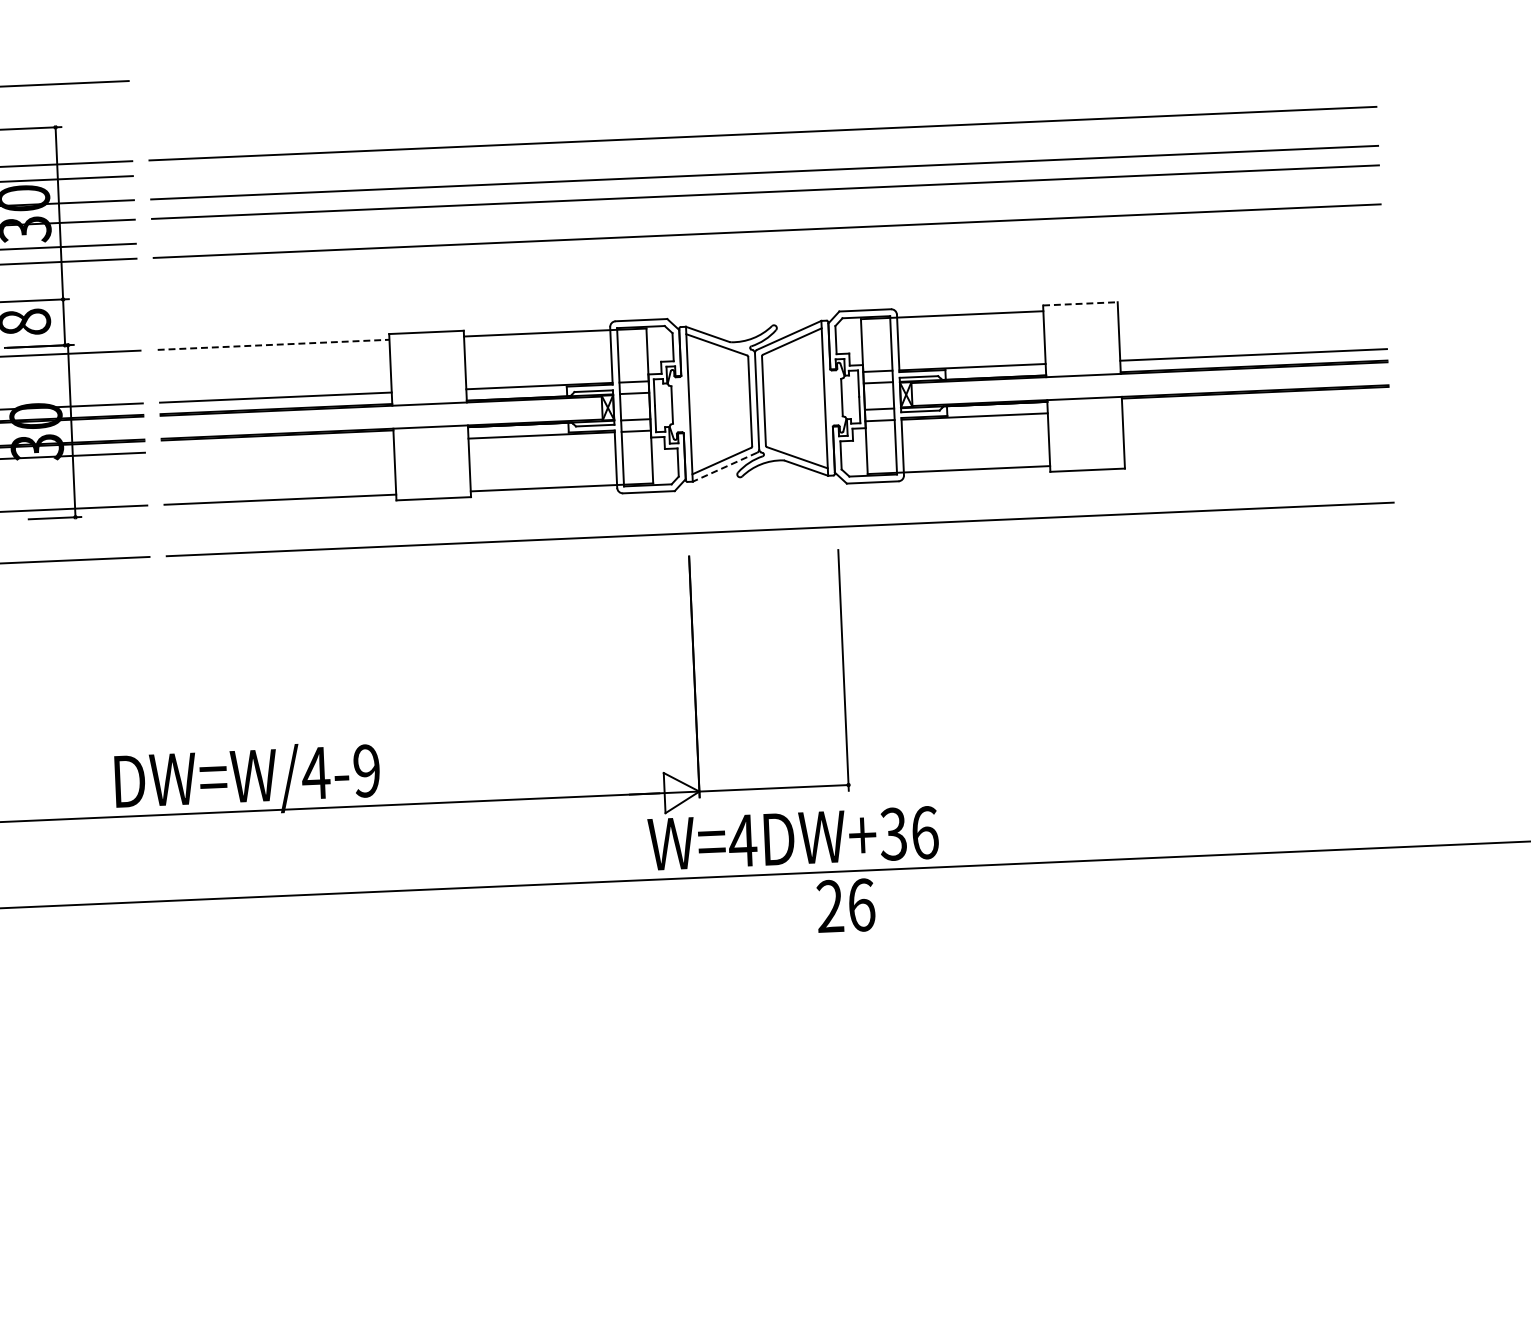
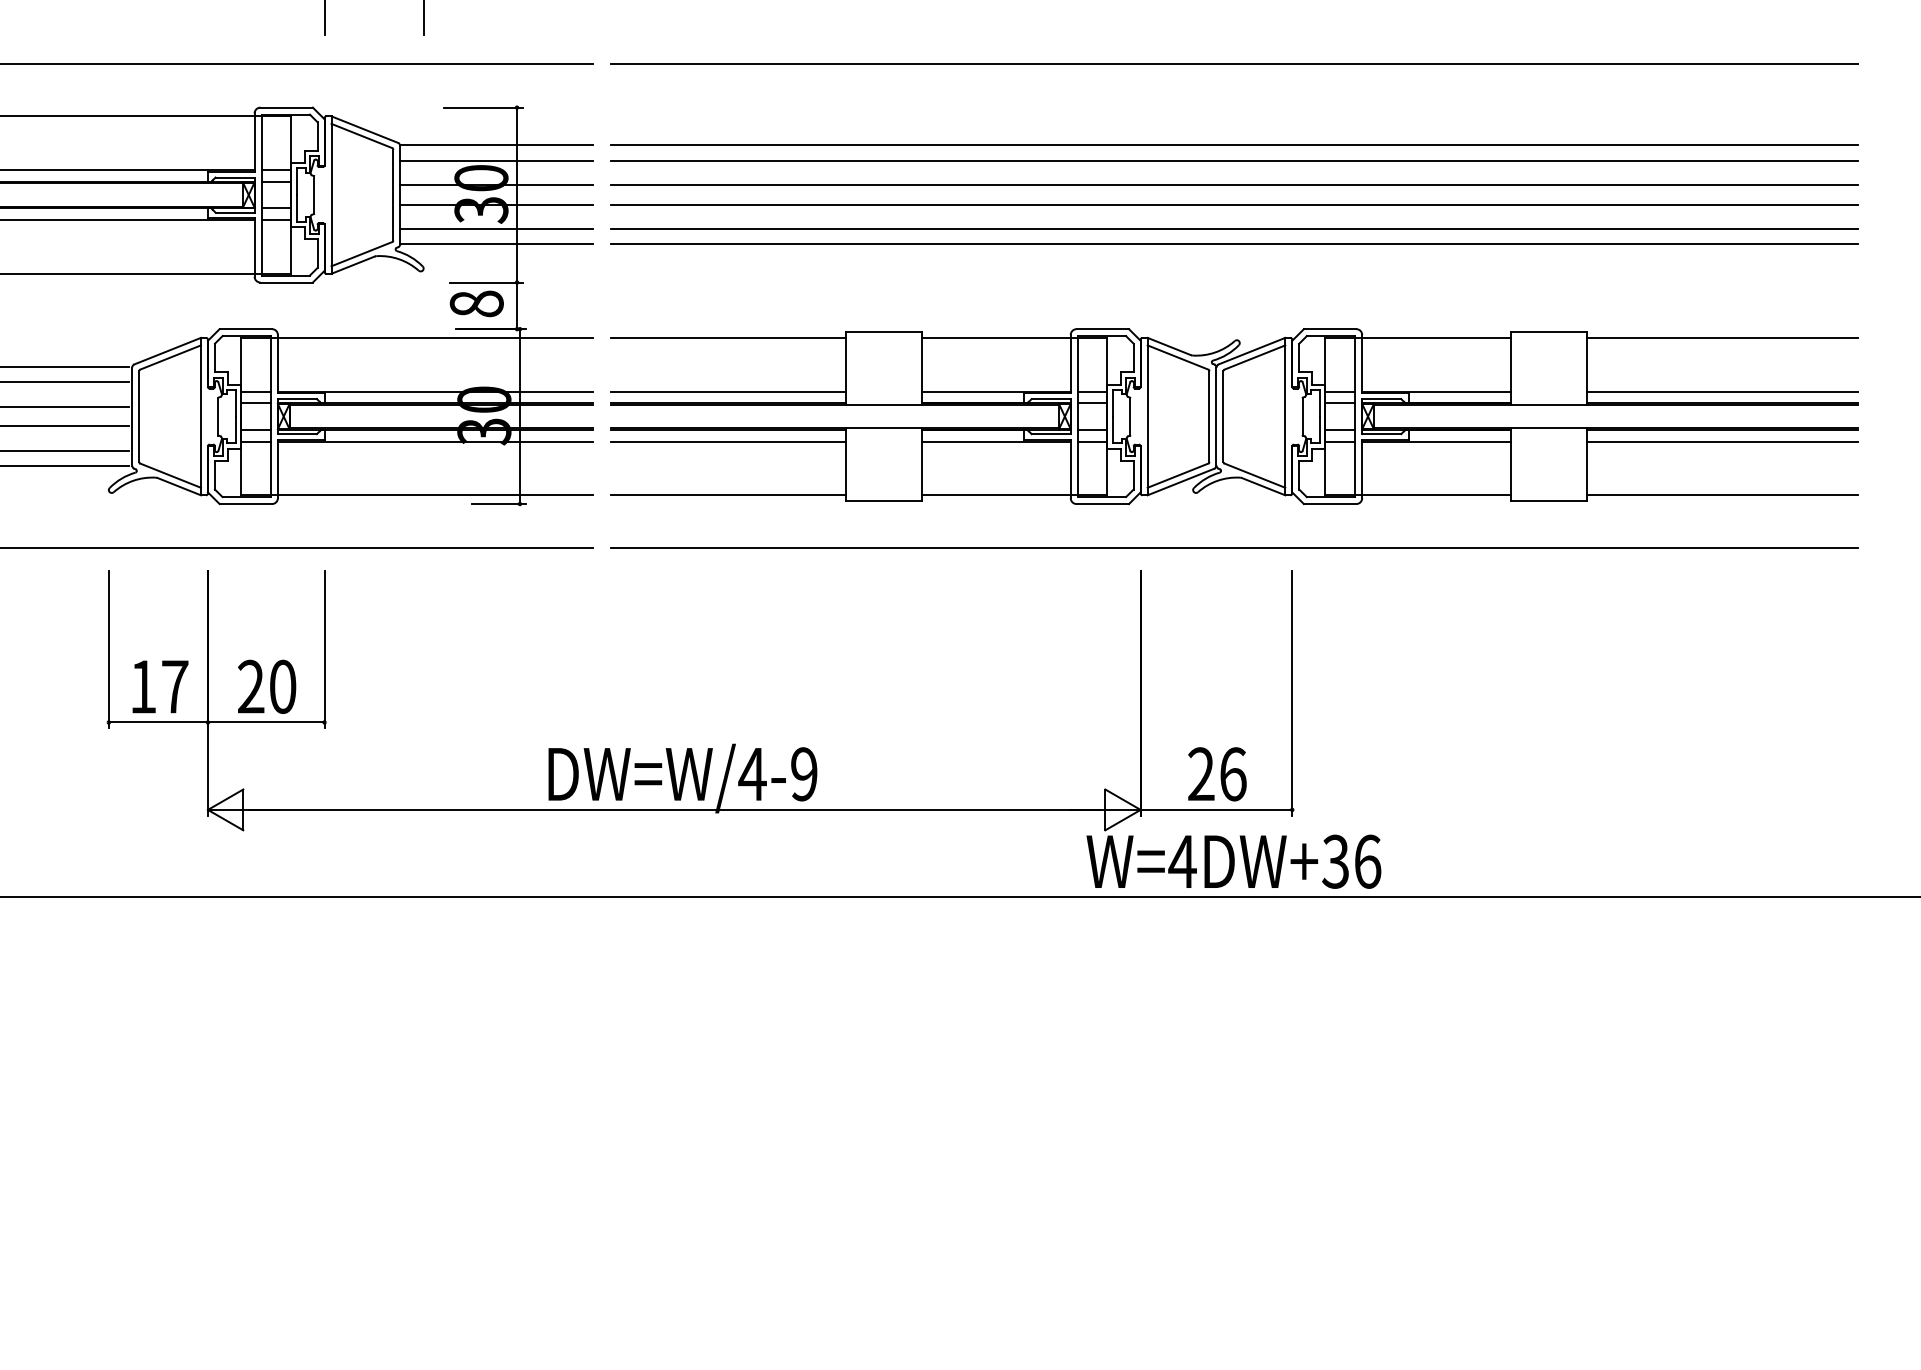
line: (758, 53) -> (1233, 63), added
line: (762, 148) -> (1233, 160), added
line: (765, 216) -> (1233, 229), added
line: (1250, 301) -> (1721, 337), added
line: (1080, 304) -> (1548, 332), dashed -> solid
line: (273, 344) -> (728, 337), dashed -> solid
line: (1255, 404) -> (1721, 441), added
line: (278, 446) -> (728, 441), added
line: (1257, 457) -> (1721, 495), added
line: (724, 467) -> (1180, 482), dashed -> solid
text: (846, 906) -> (1217, 774), moved

